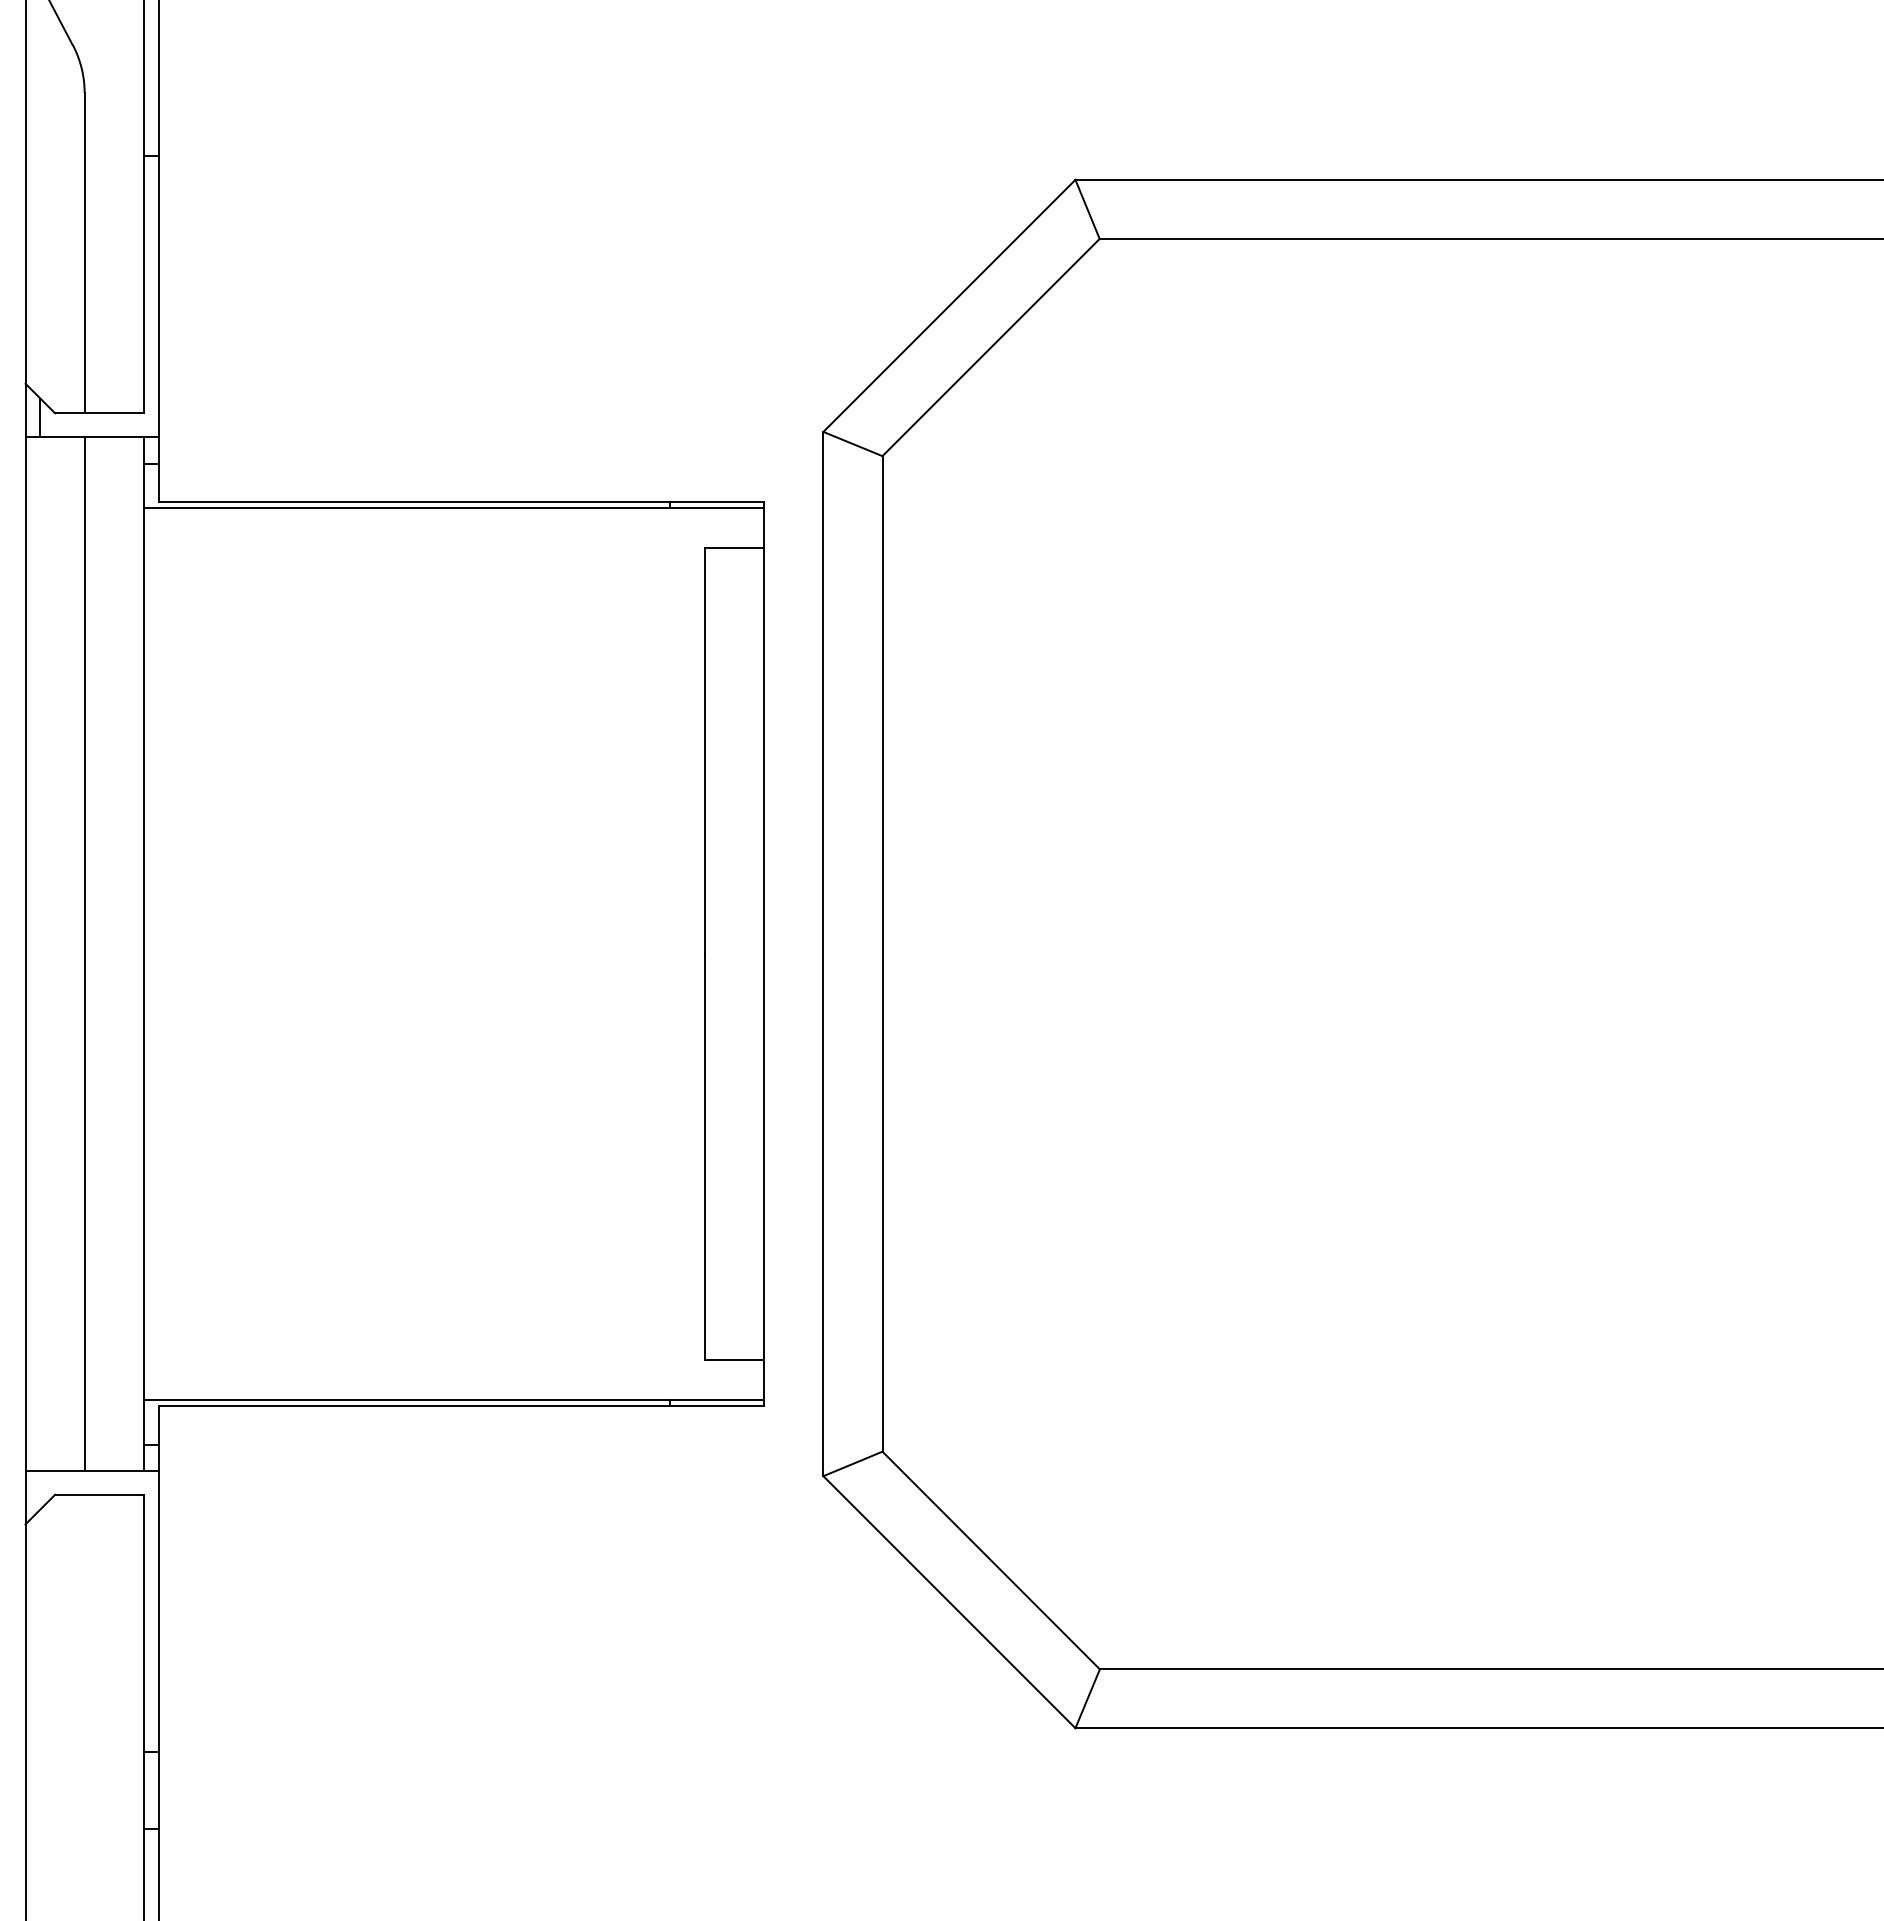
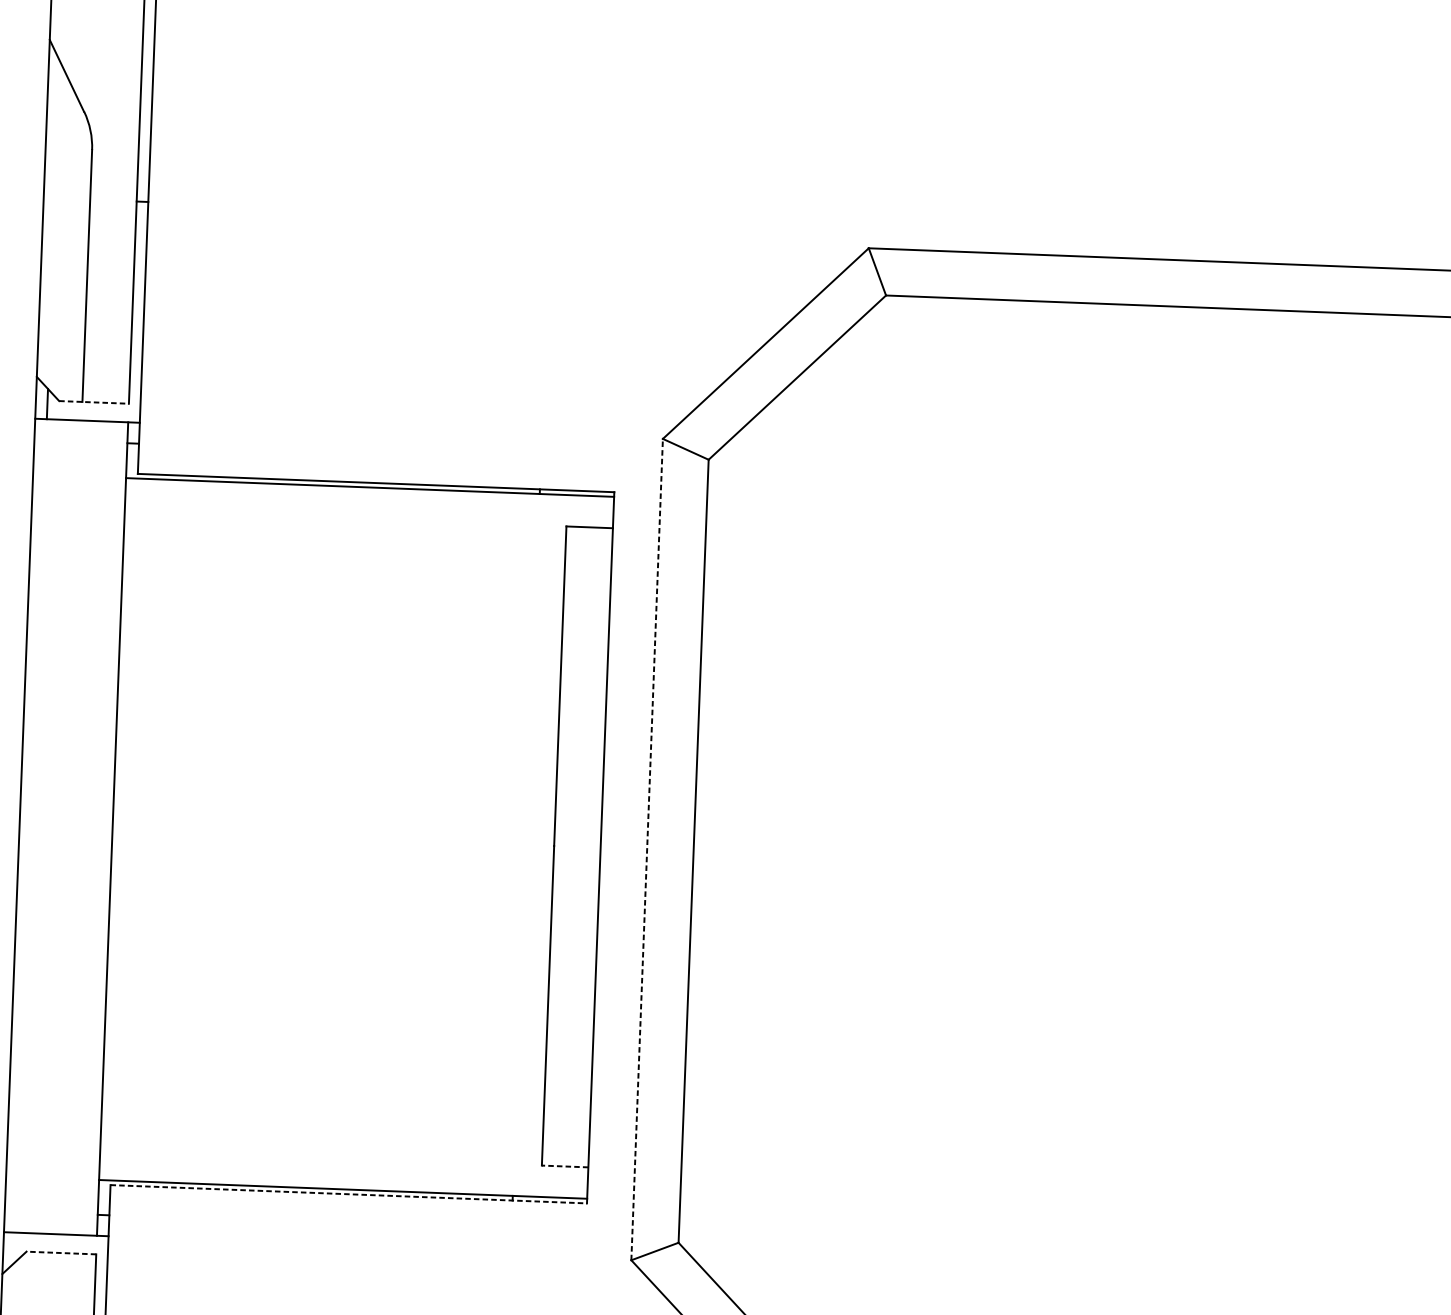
line: (99, 413) -> (94, 402), solid -> dashed
line: (84, 953) -> (65, 826), removed
line: (823, 953) -> (647, 849), solid -> dashed
line: (734, 1360) -> (564, 1166), solid -> dashed
line: (461, 1406) -> (348, 1194), solid -> dashed
line: (98, 1494) -> (60, 1252), solid -> dashed

